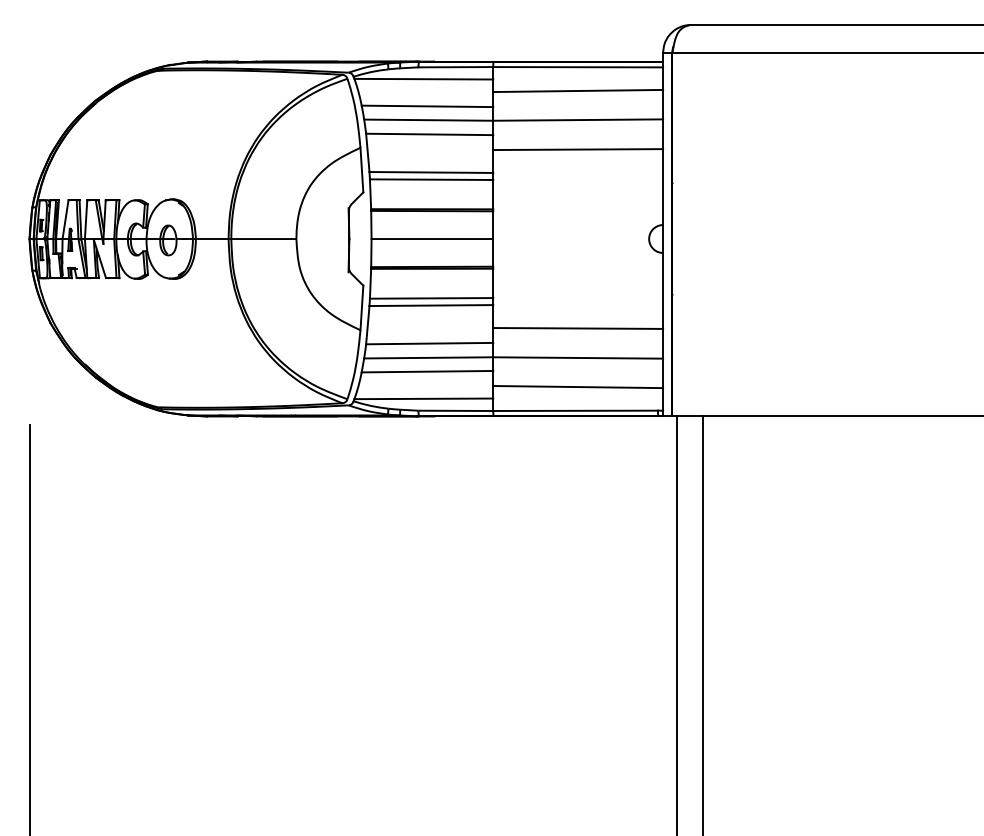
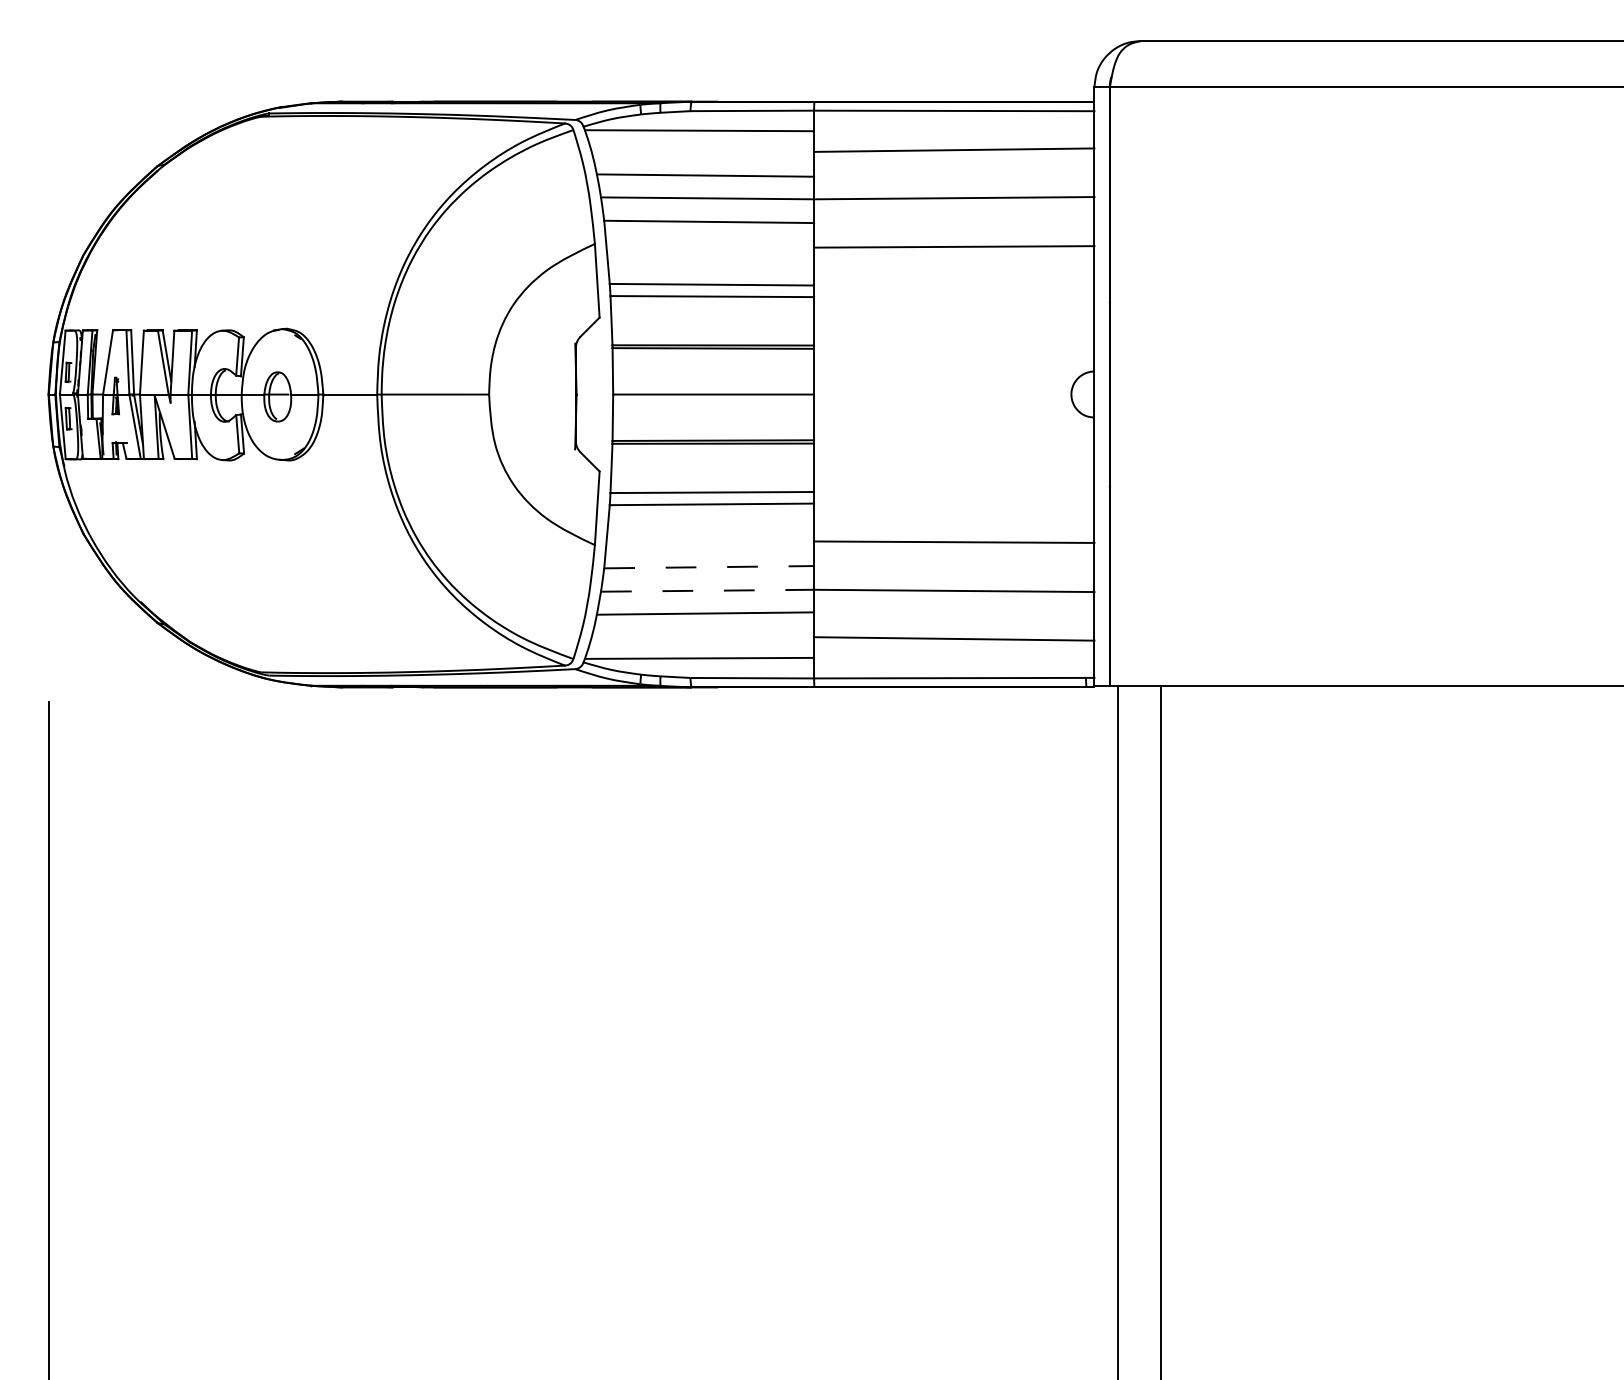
line: (429, 343) -> (708, 567), solid -> dashed
line: (428, 357) -> (707, 590), solid -> dashed

